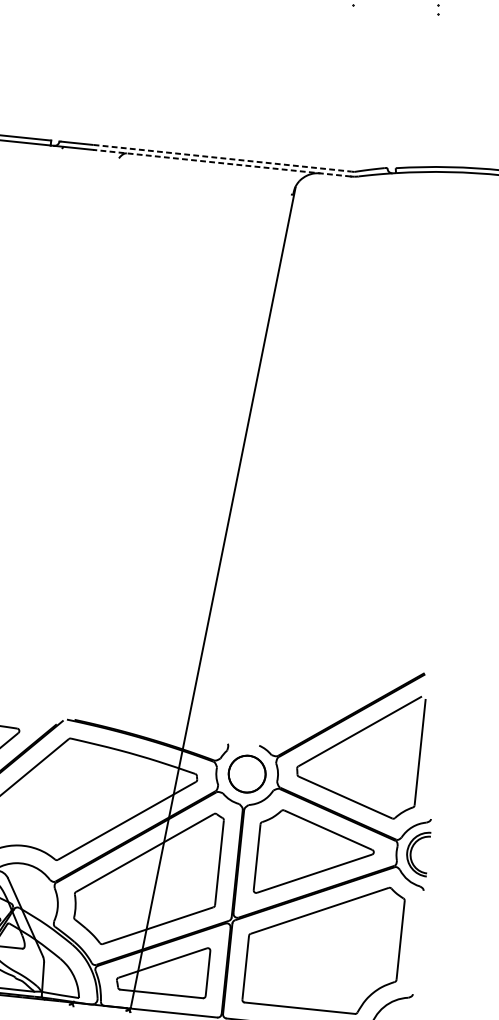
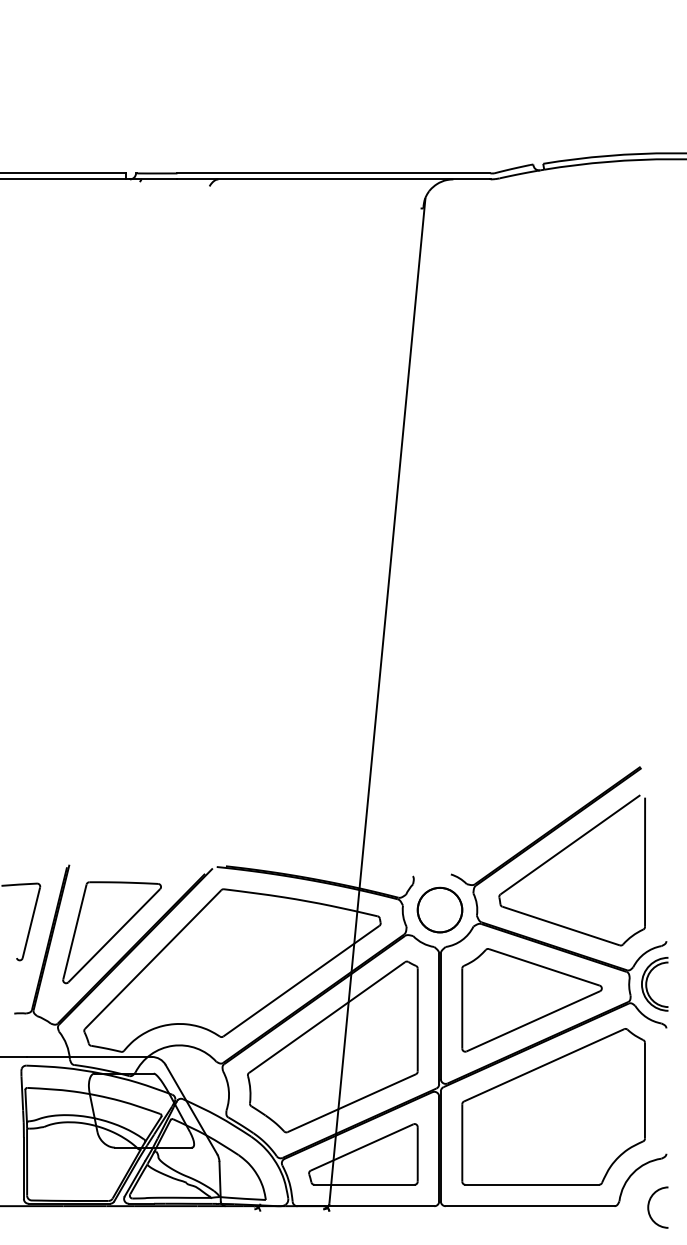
line: (222, 158) -> (334, 173), dashed -> solid
line: (221, 163) -> (333, 179), dashed -> solid

